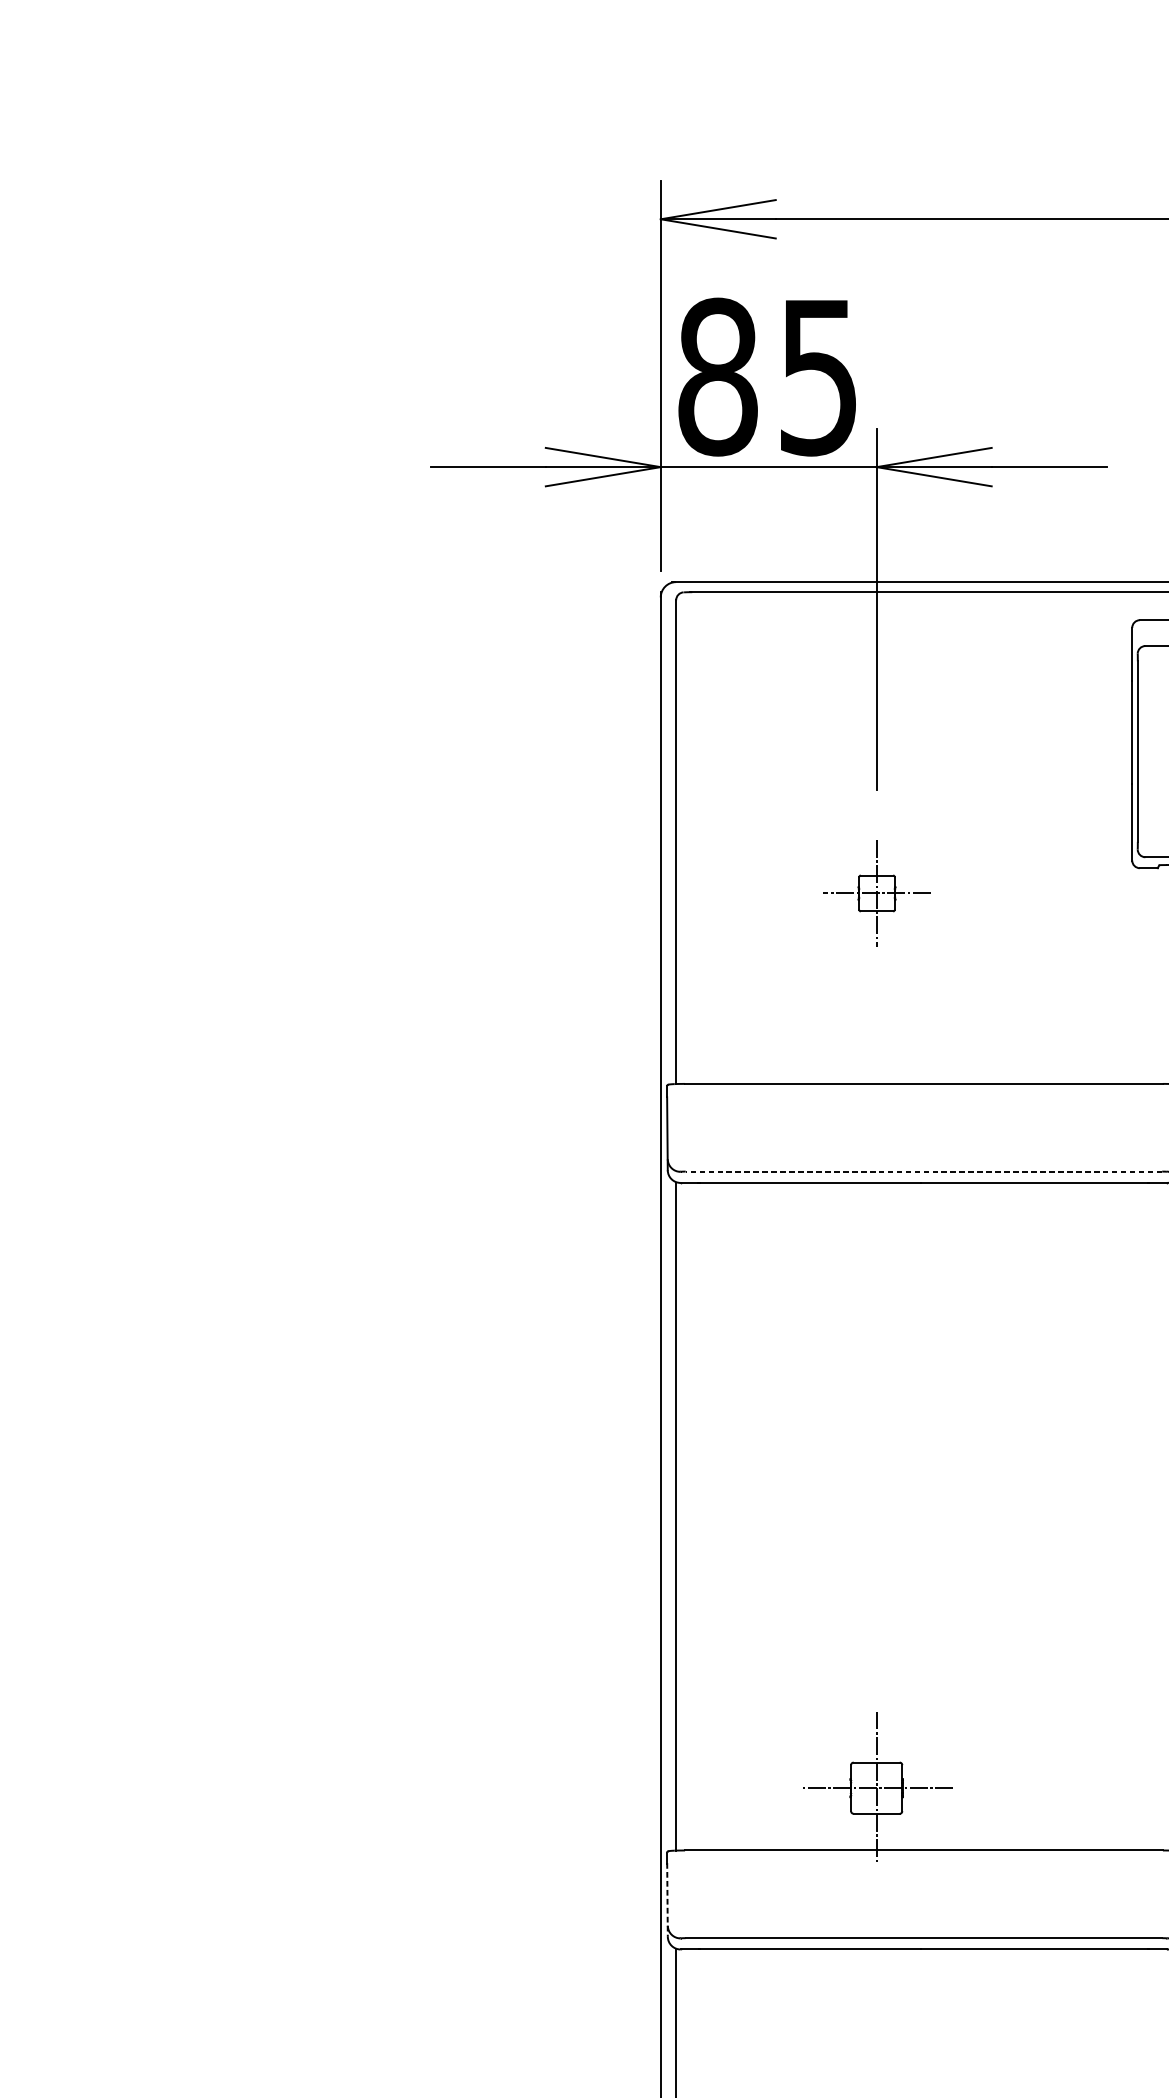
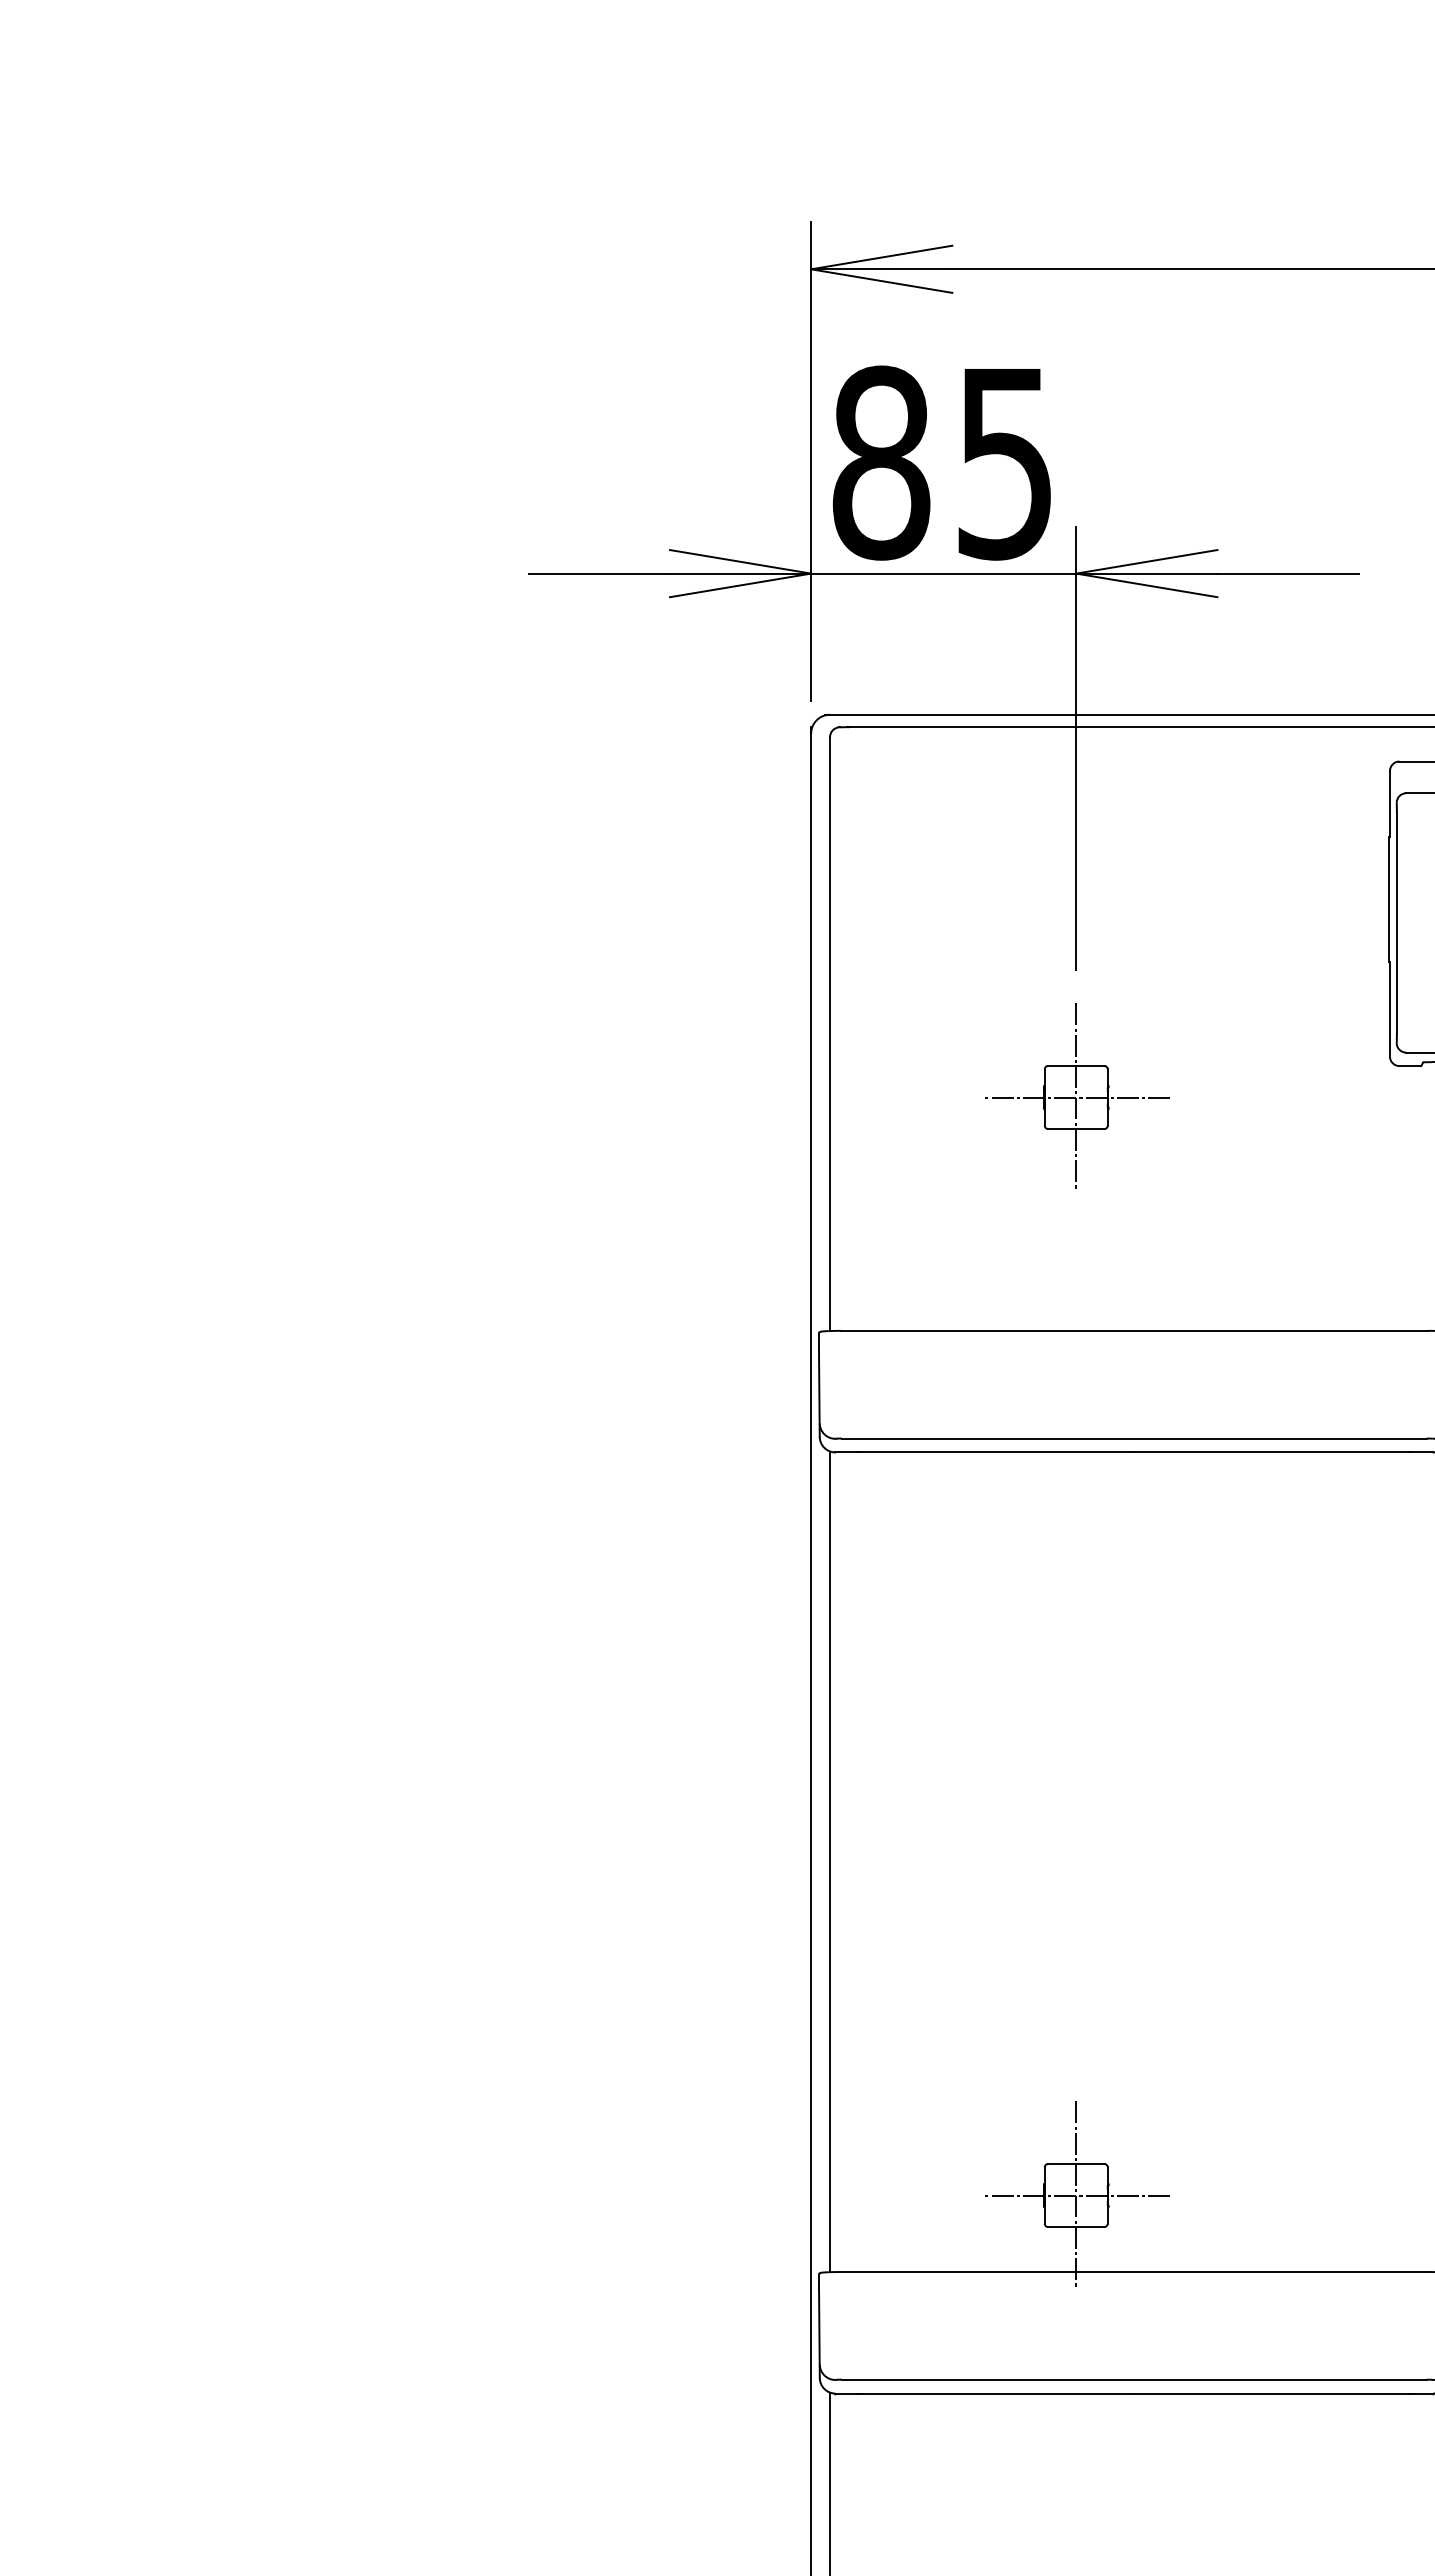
part: (877, 892) -> (1077, 1095), size x1.43
line: (924, 1171) -> (1134, 1438), dashed -> solid
line: (667, 1900) -> (819, 2333), dashed -> solid

